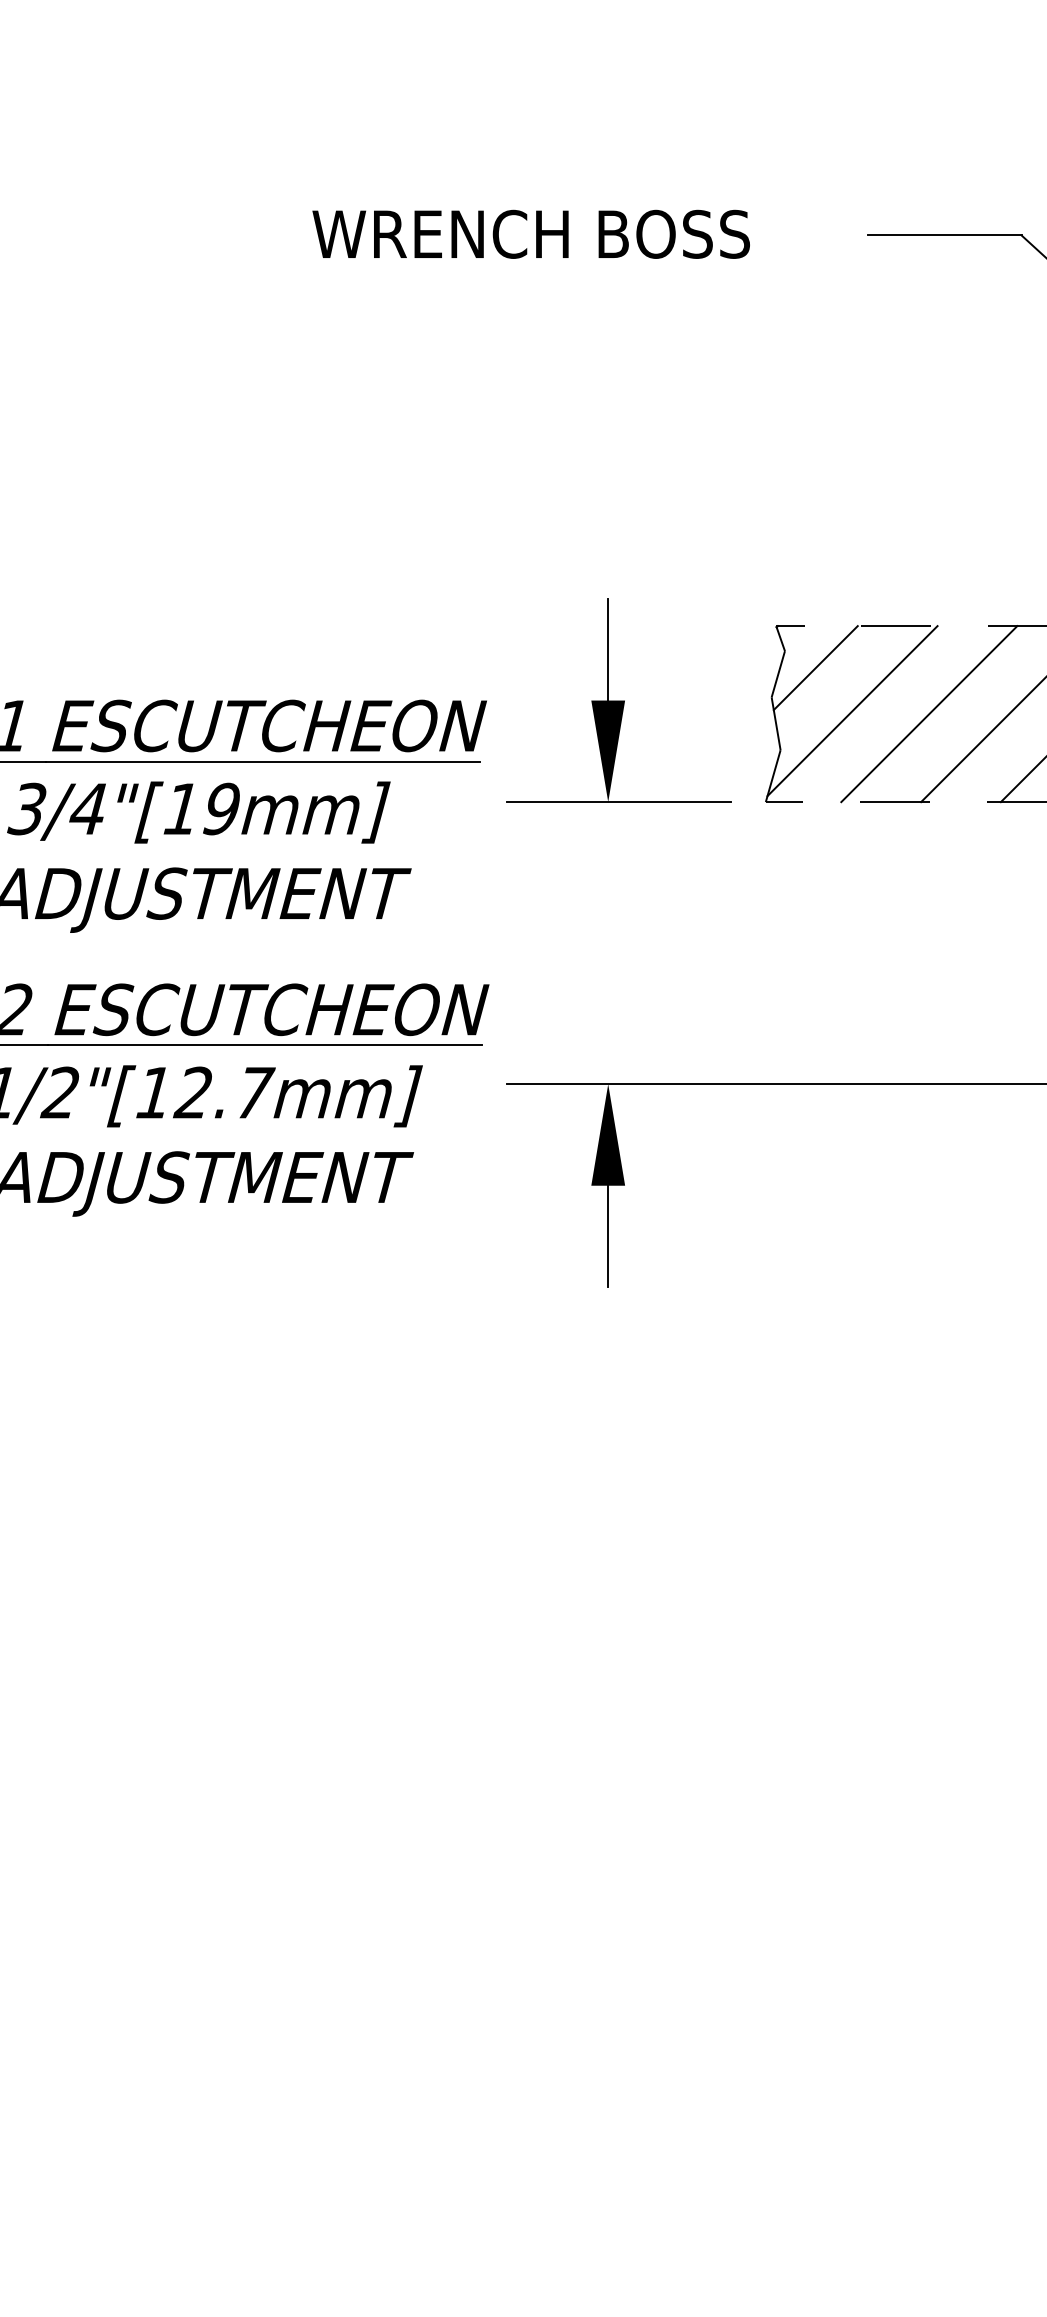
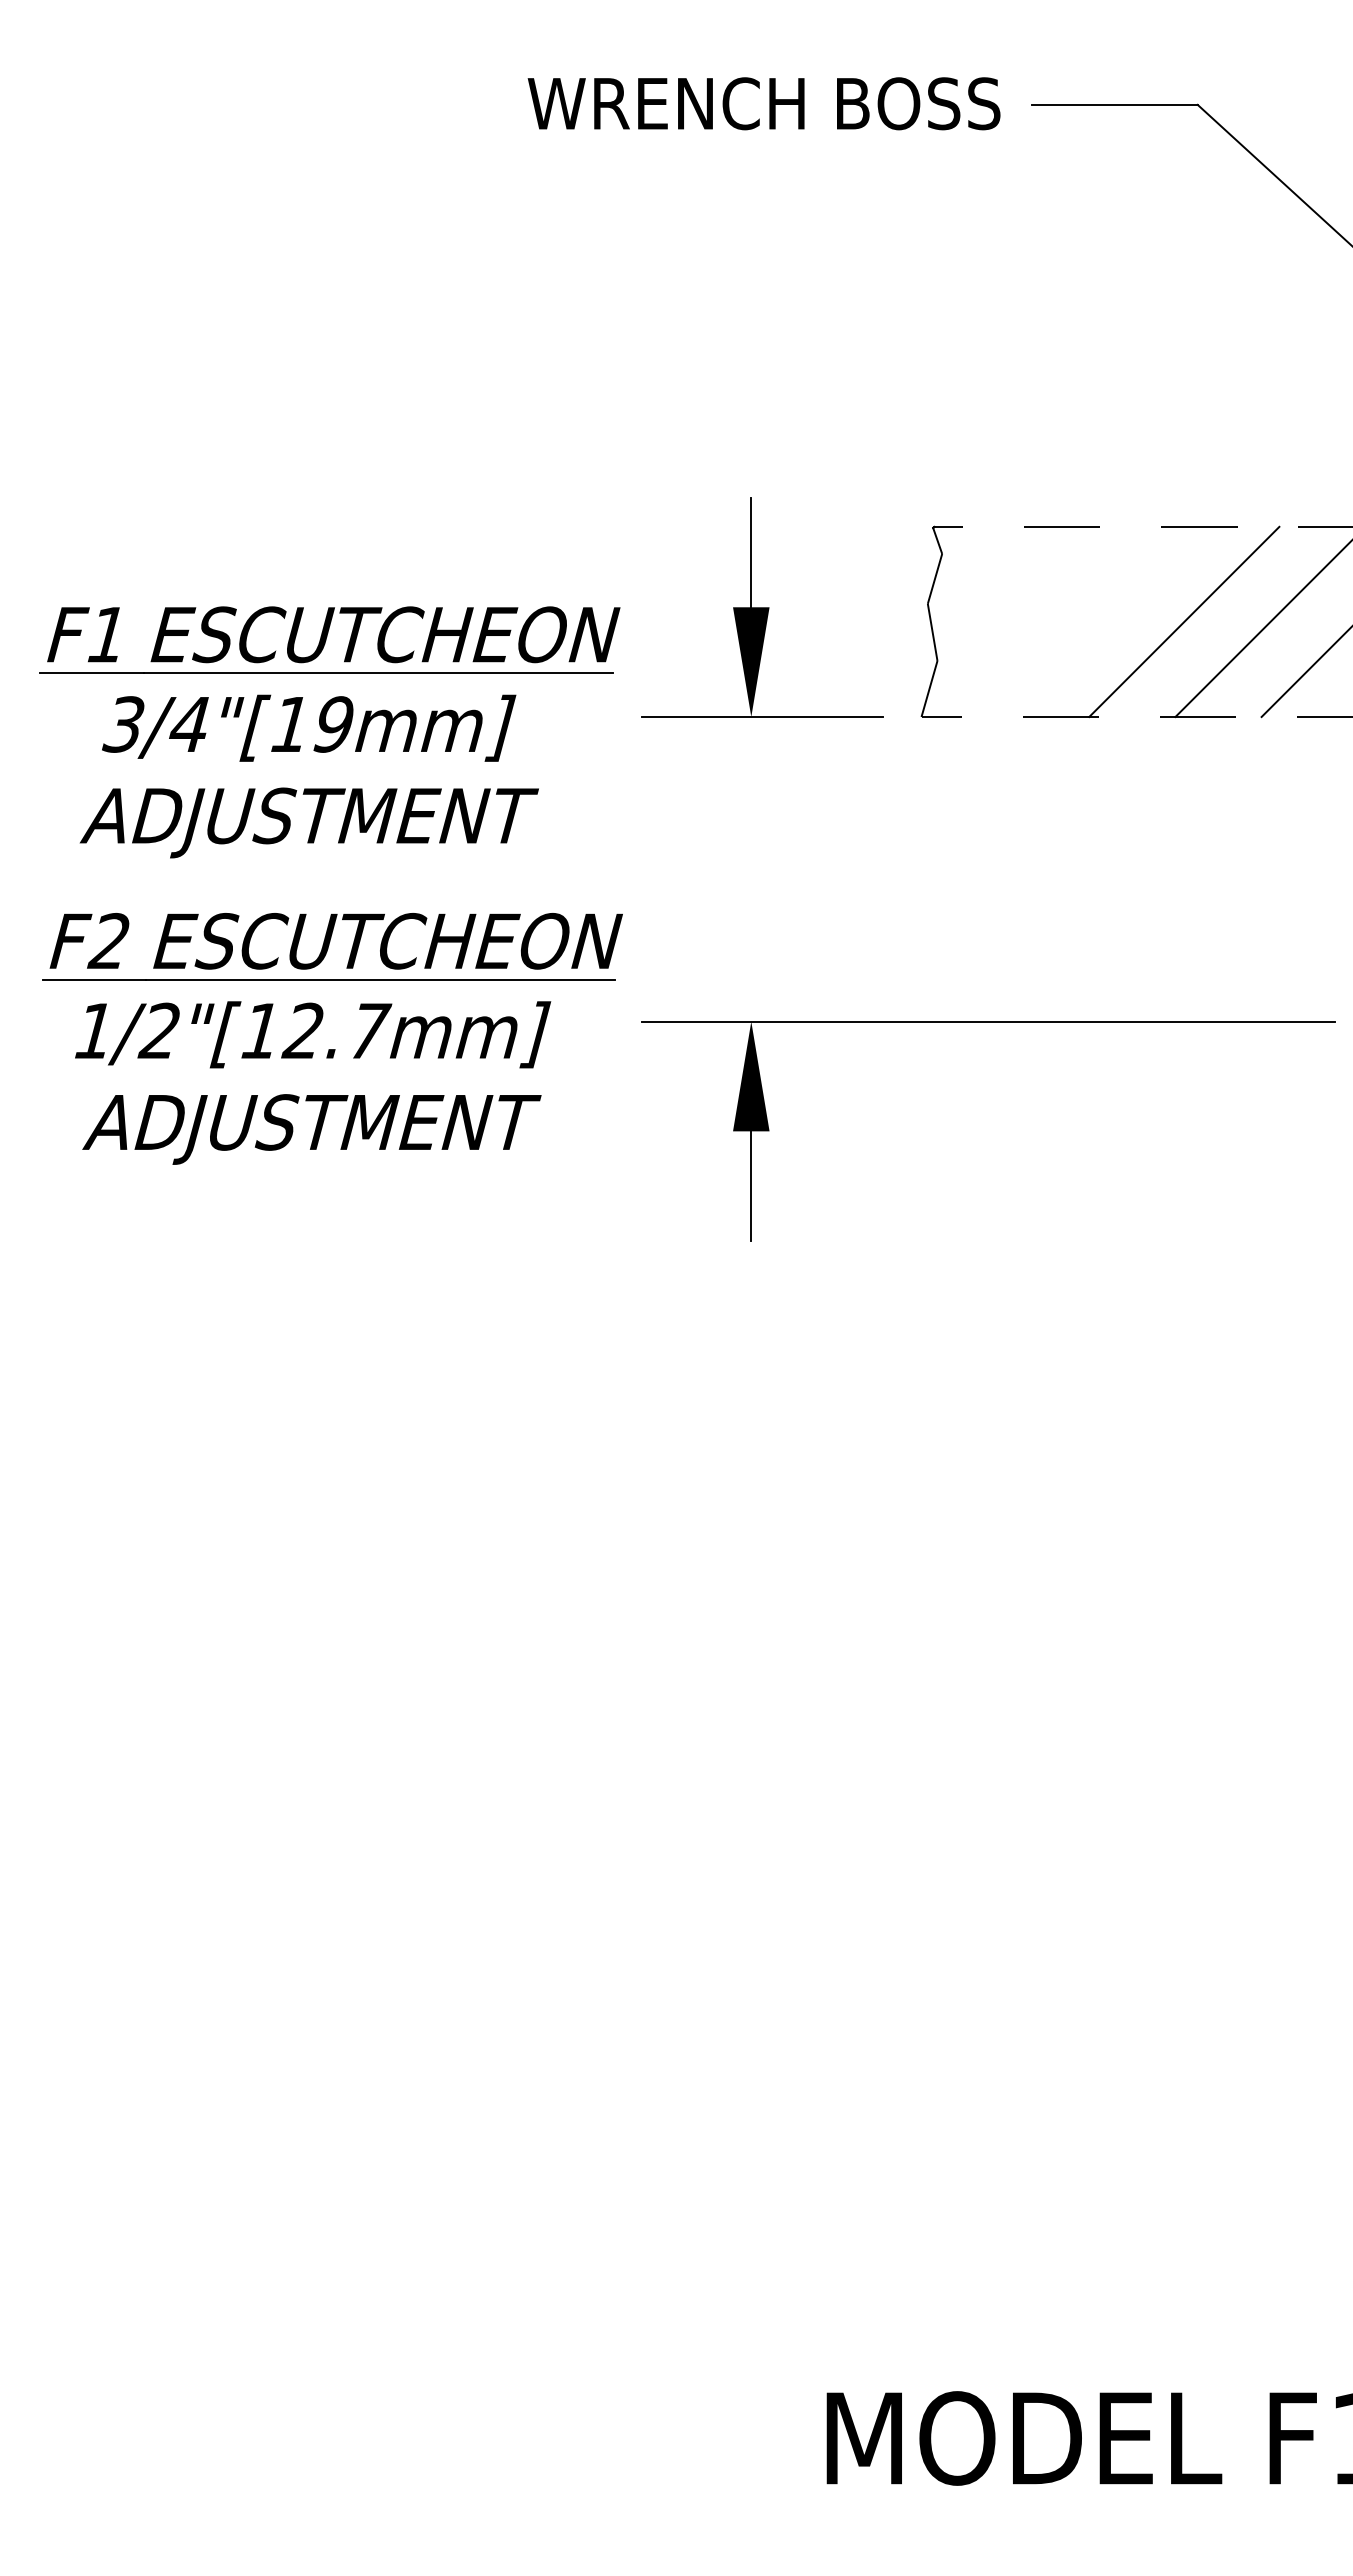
text: (530, 234) -> (763, 103), moved
line: (815, 667) -> (975, 571), removed
line: (852, 710) -> (1015, 618), removed
line: (929, 713) -> (1098, 621), removed

